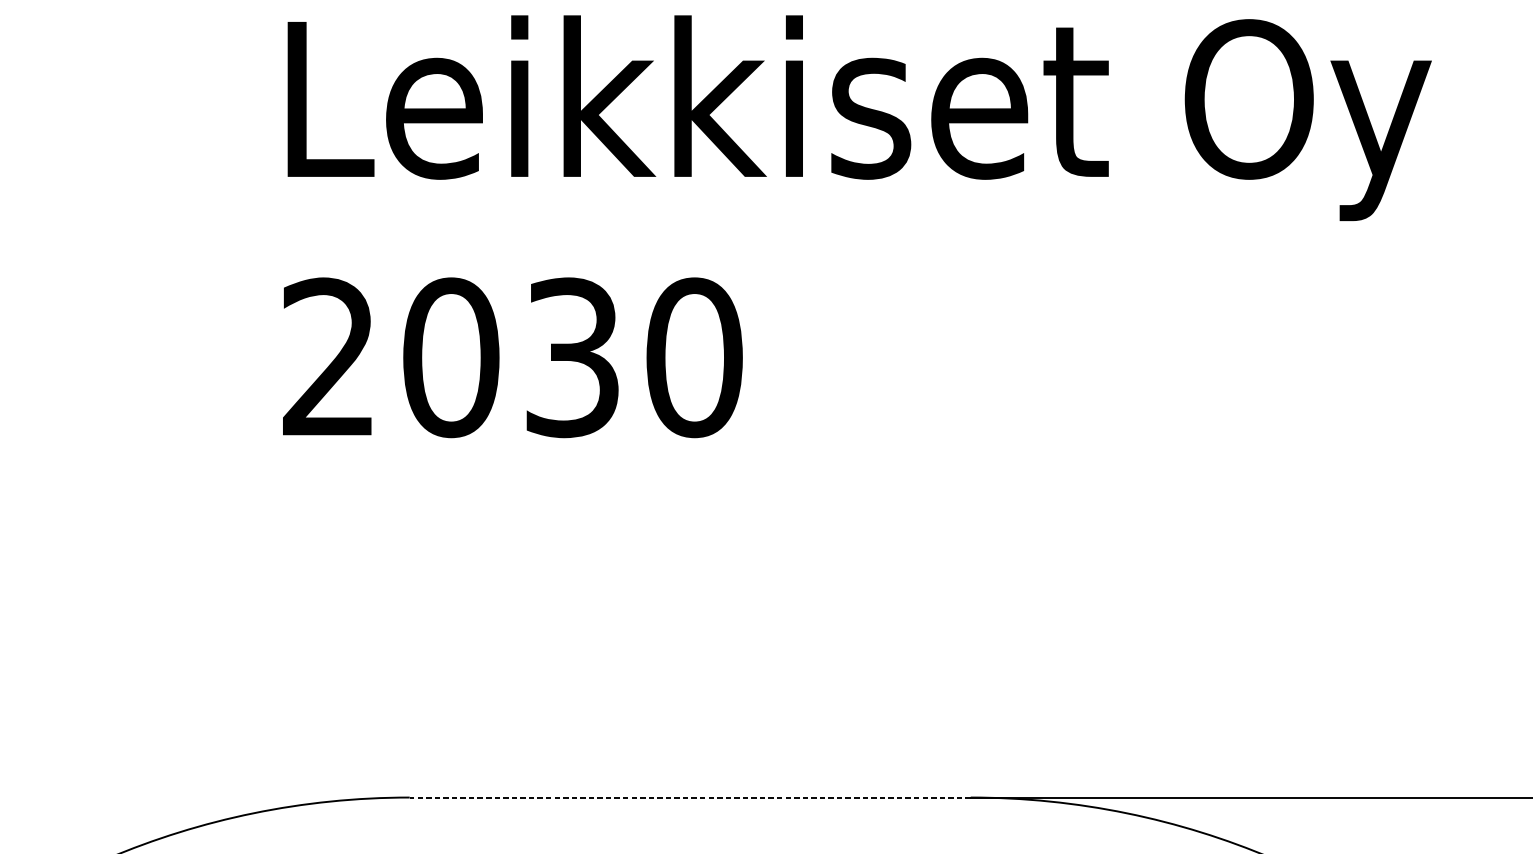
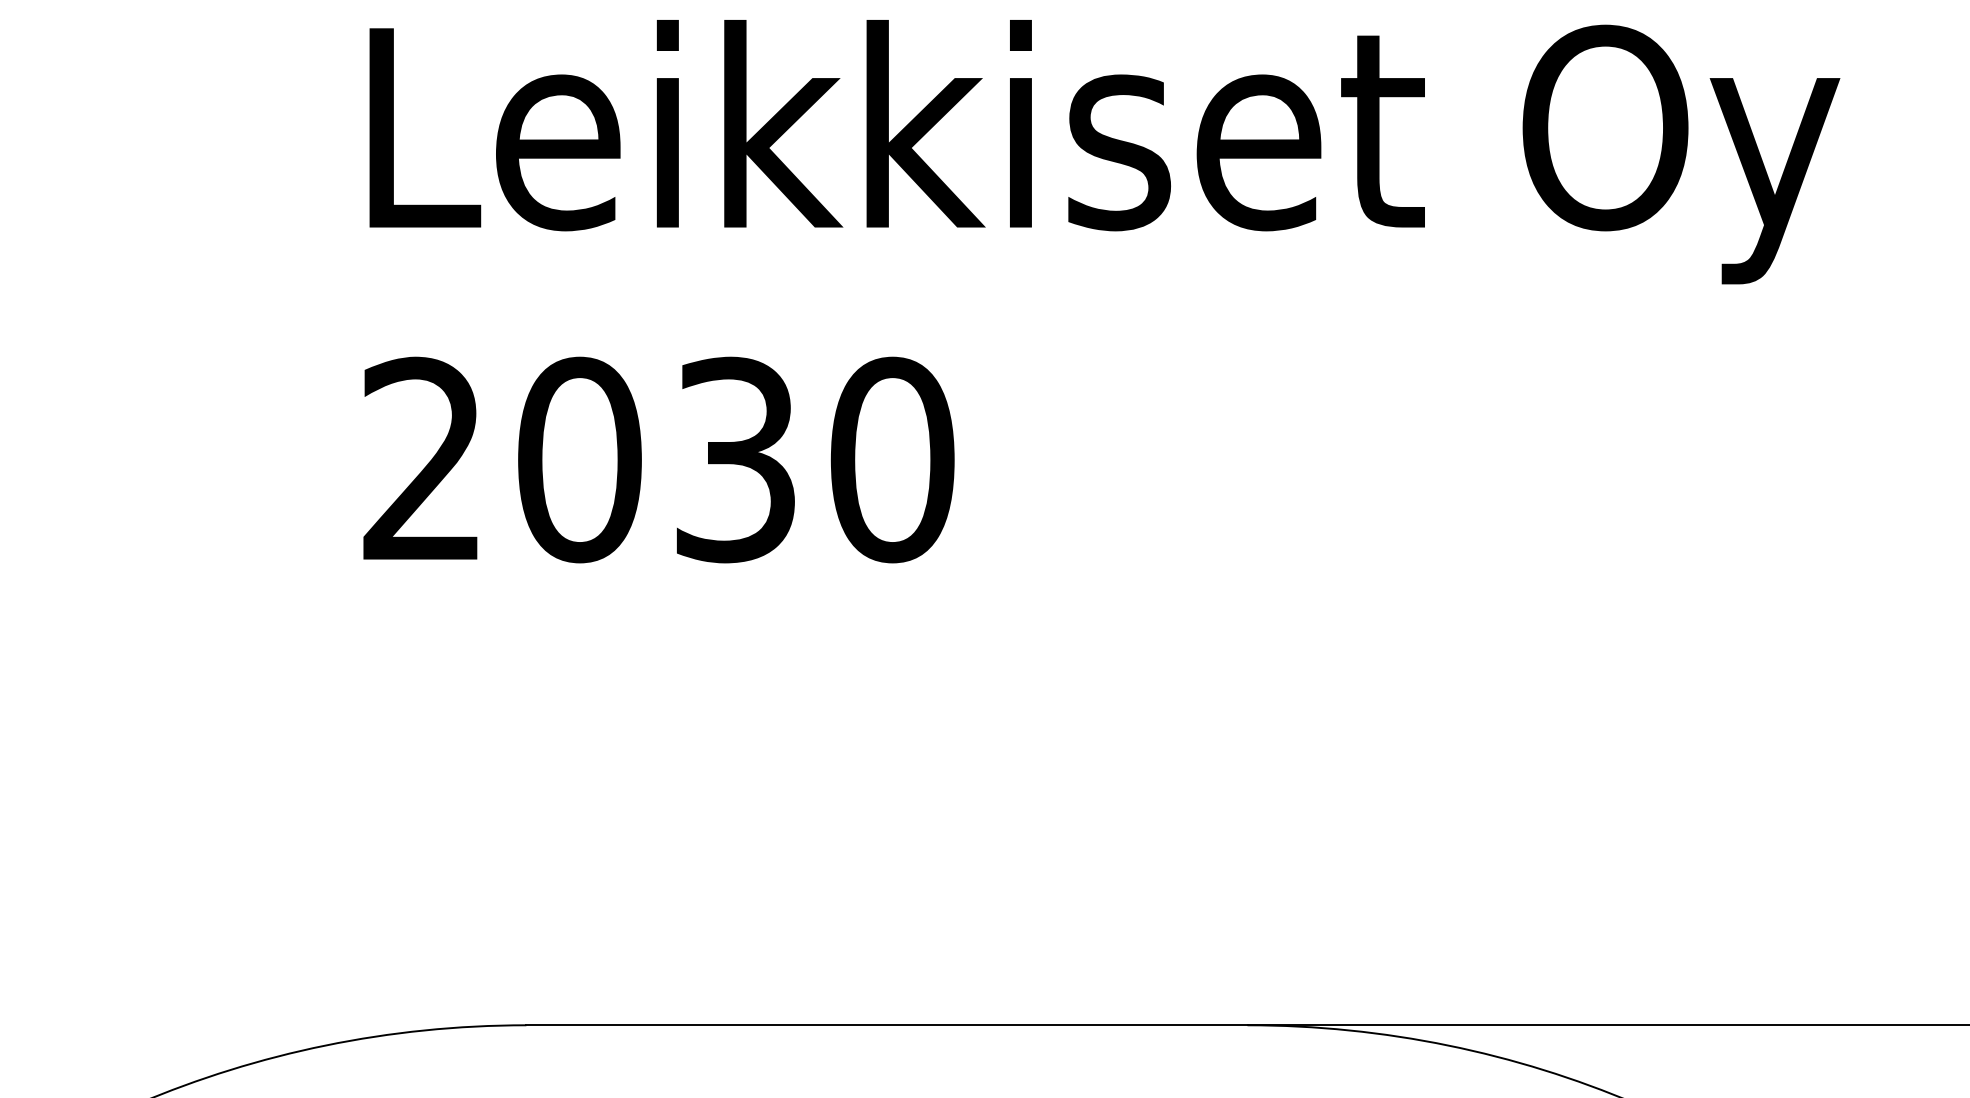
line: (689, 797) -> (886, 1025), dashed -> solid

